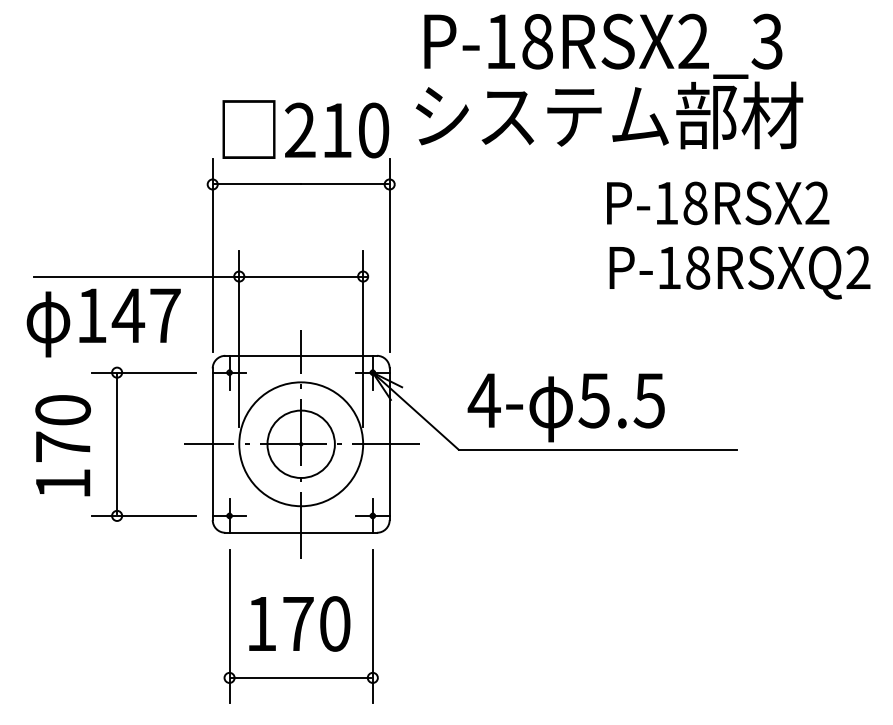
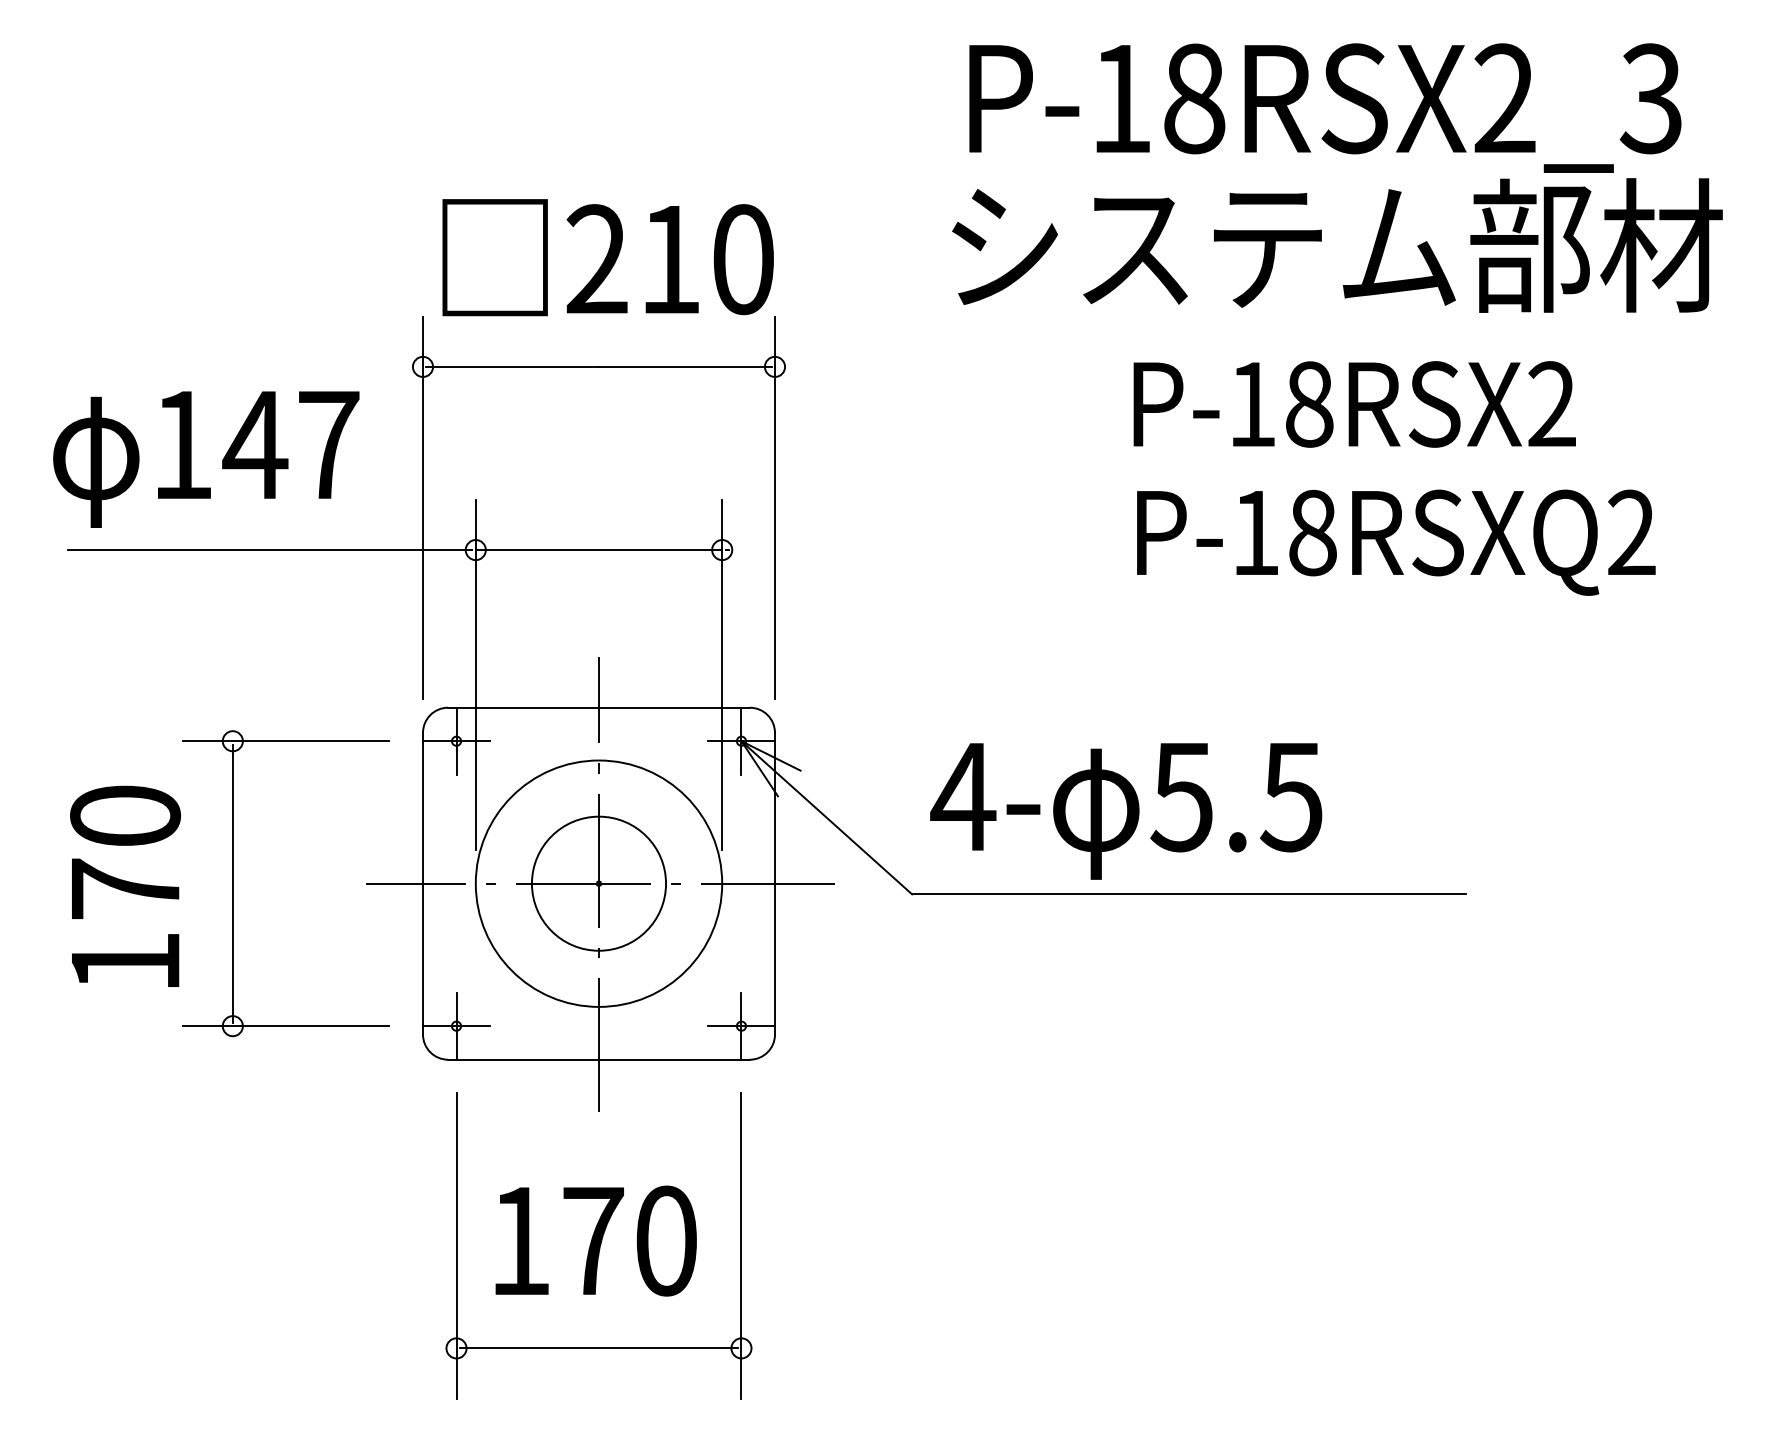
text: (609, 81) -> (1337, 177), moved
text: (718, 203) -> (1355, 404), moved
text: (739, 272) -> (1395, 541), moved
text: (103, 322) -> (205, 458), moved

